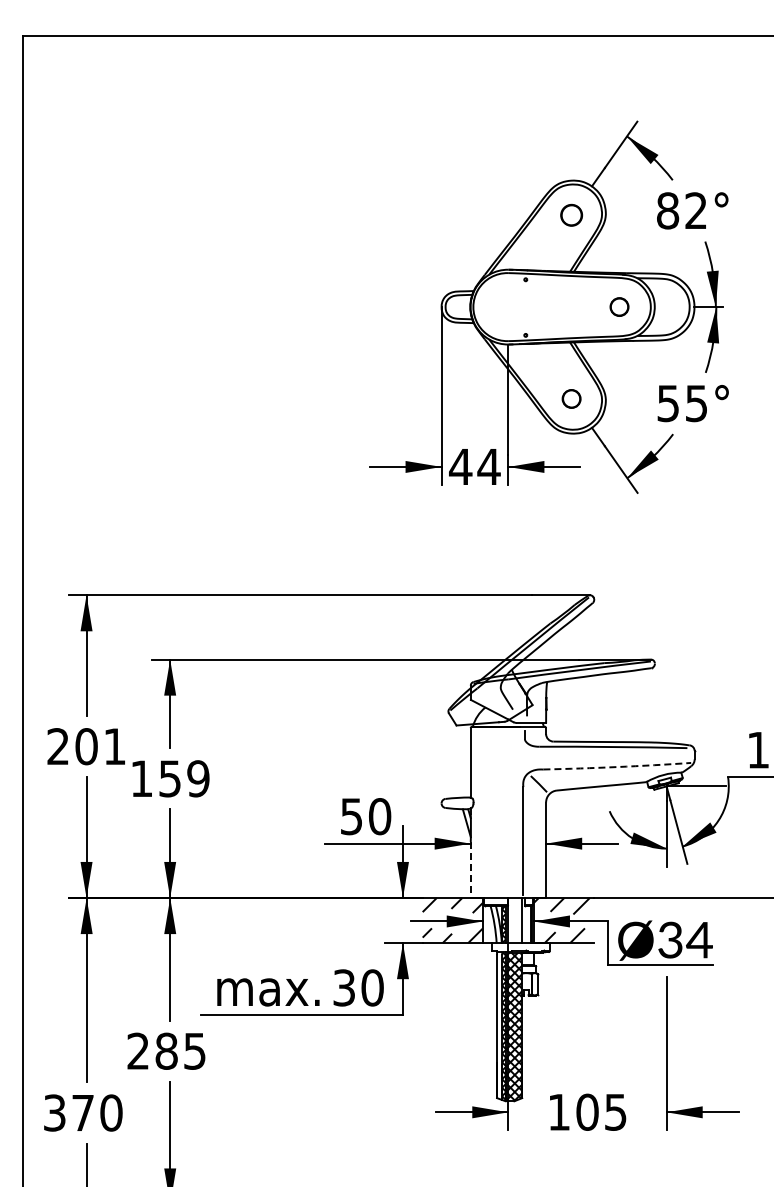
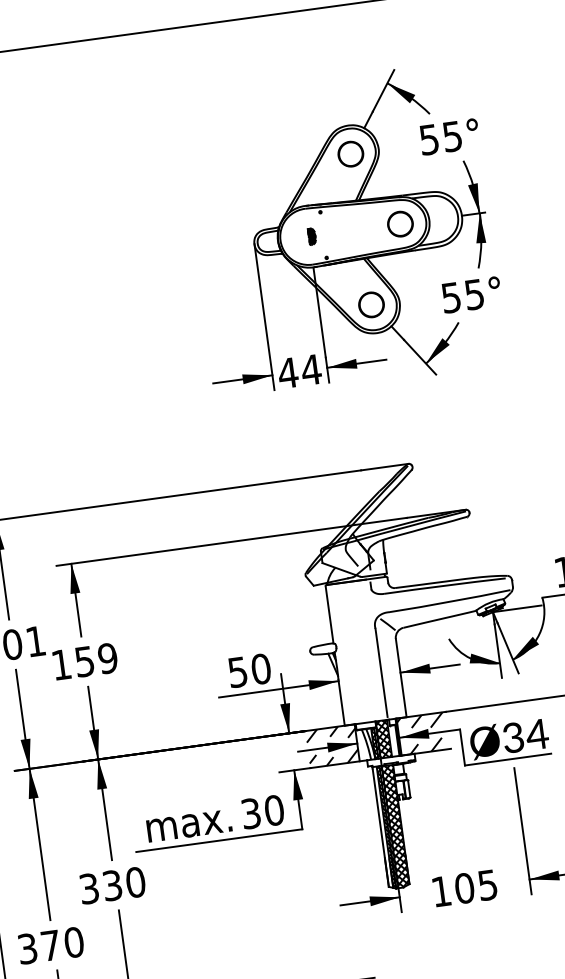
text: (681, 210) -> (440, 137), 82° -> 55°
circle: (571, 215) -> (350, 154), size x1.43
circle: (619, 306) -> (400, 223), size x1.67
part: (511, 307) -> (311, 236), added
circle: (571, 398) -> (371, 304), size x1.67
arc: (617, 767) -> (450, 602), dashed -> solid
line: (470, 869) -> (341, 702), dashed -> solid
hatch: (513, 920) -> (382, 739), added
text: (166, 1050) -> (112, 884), 285 -> 330

